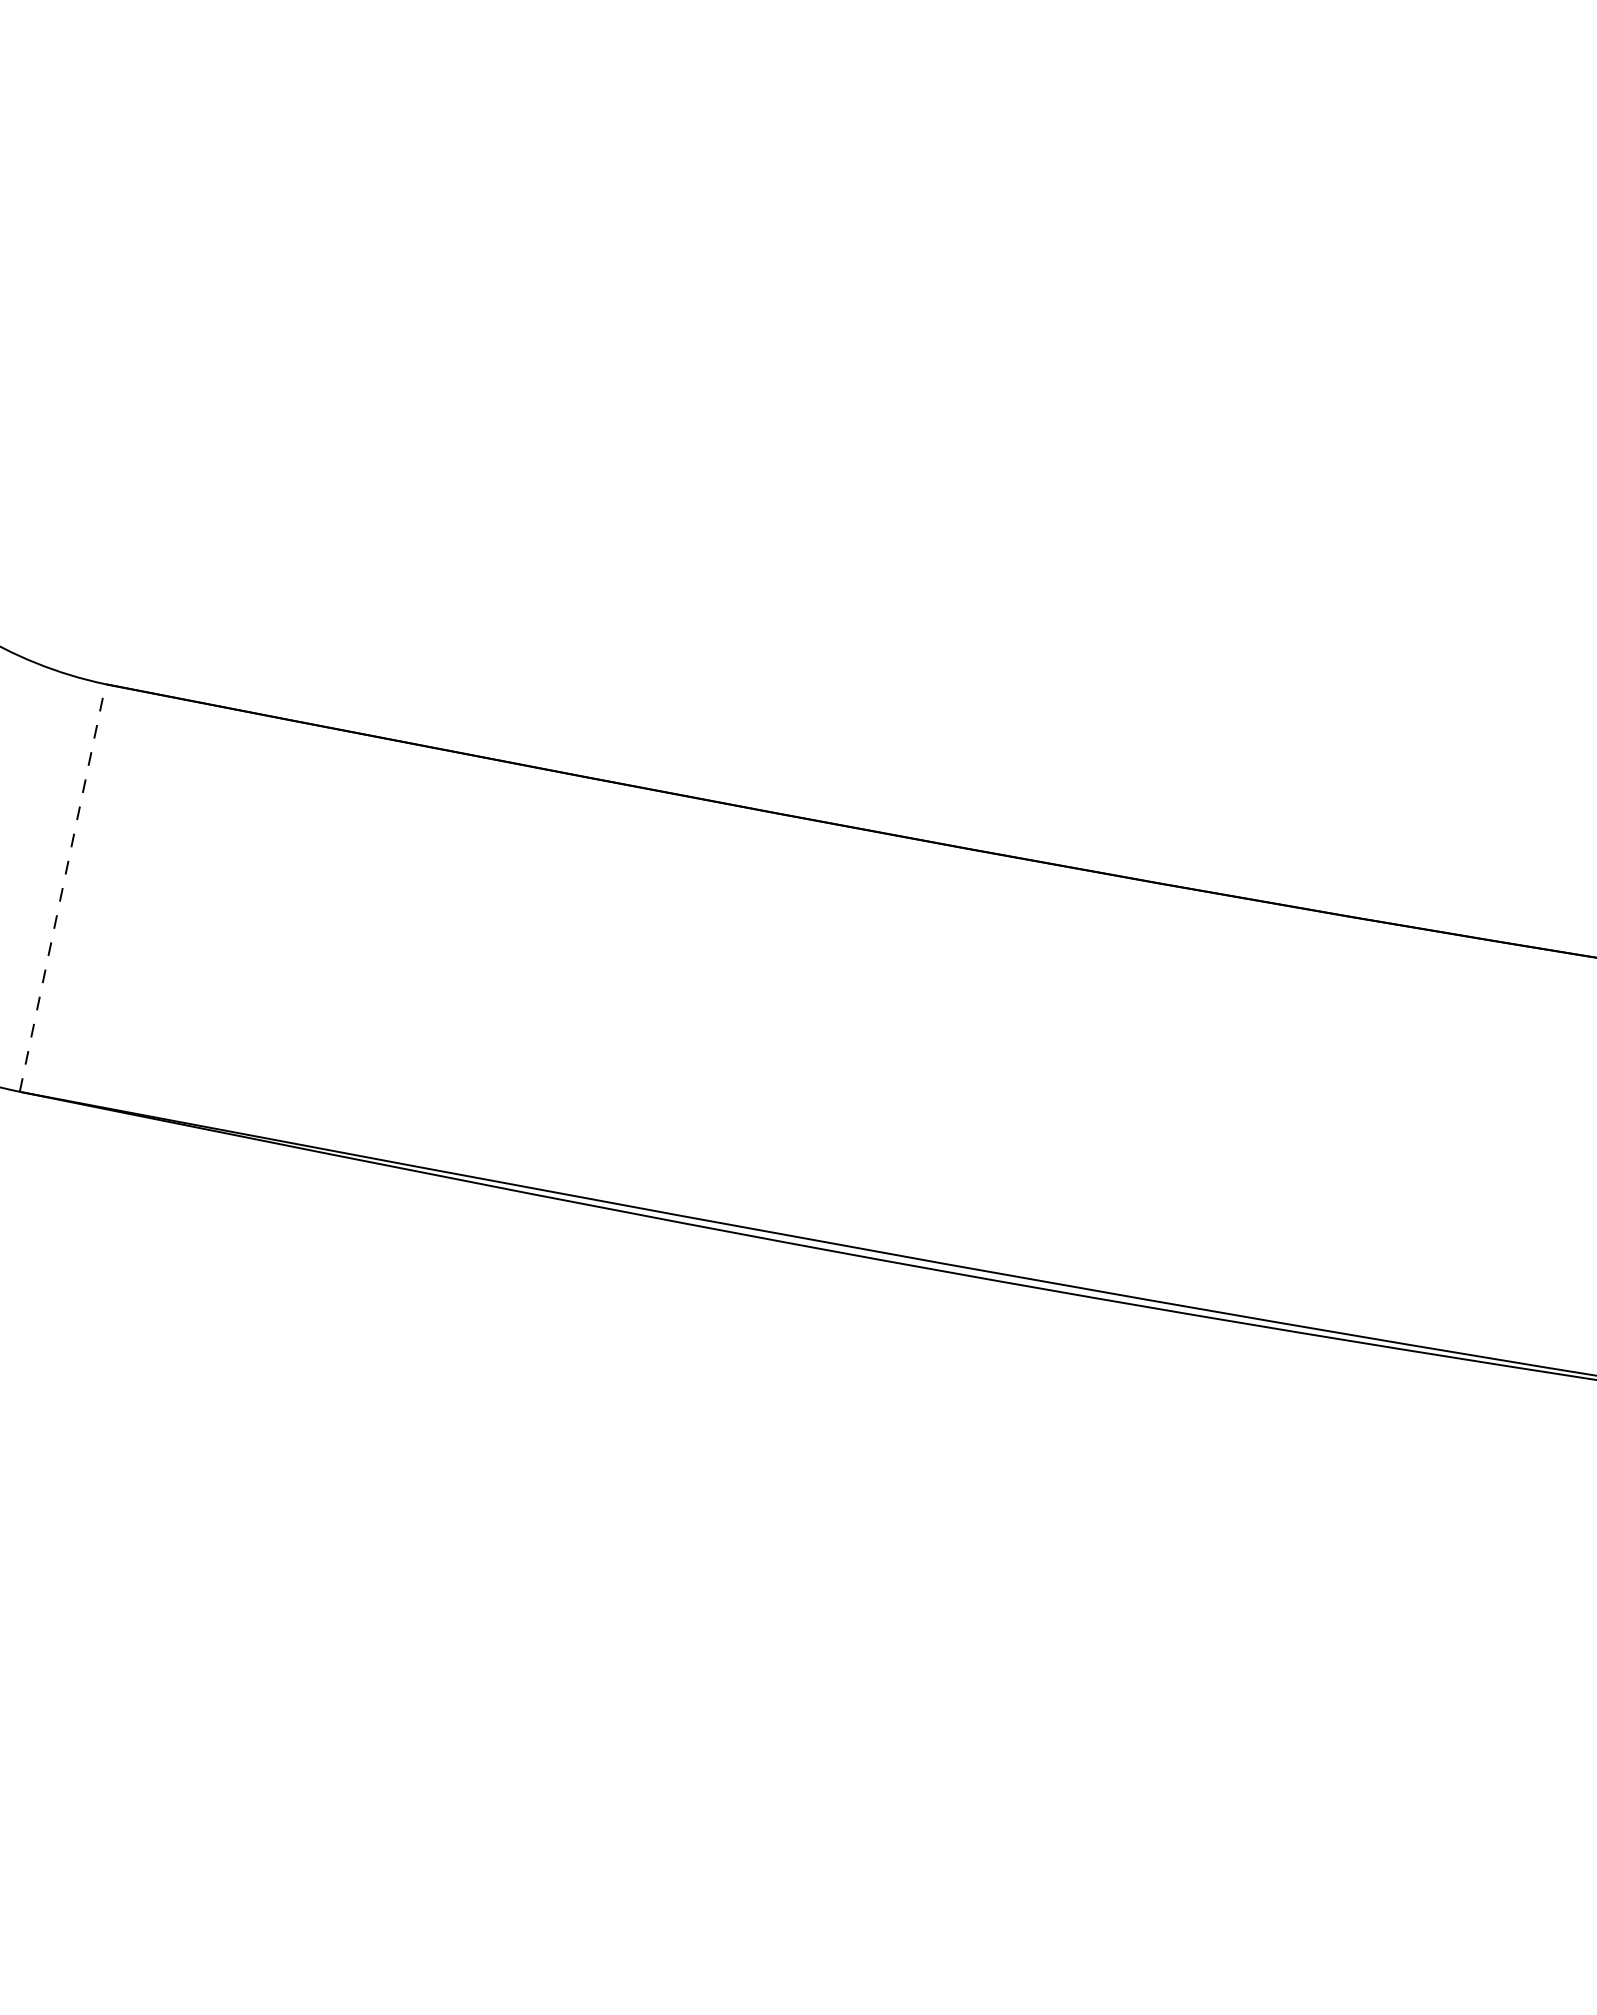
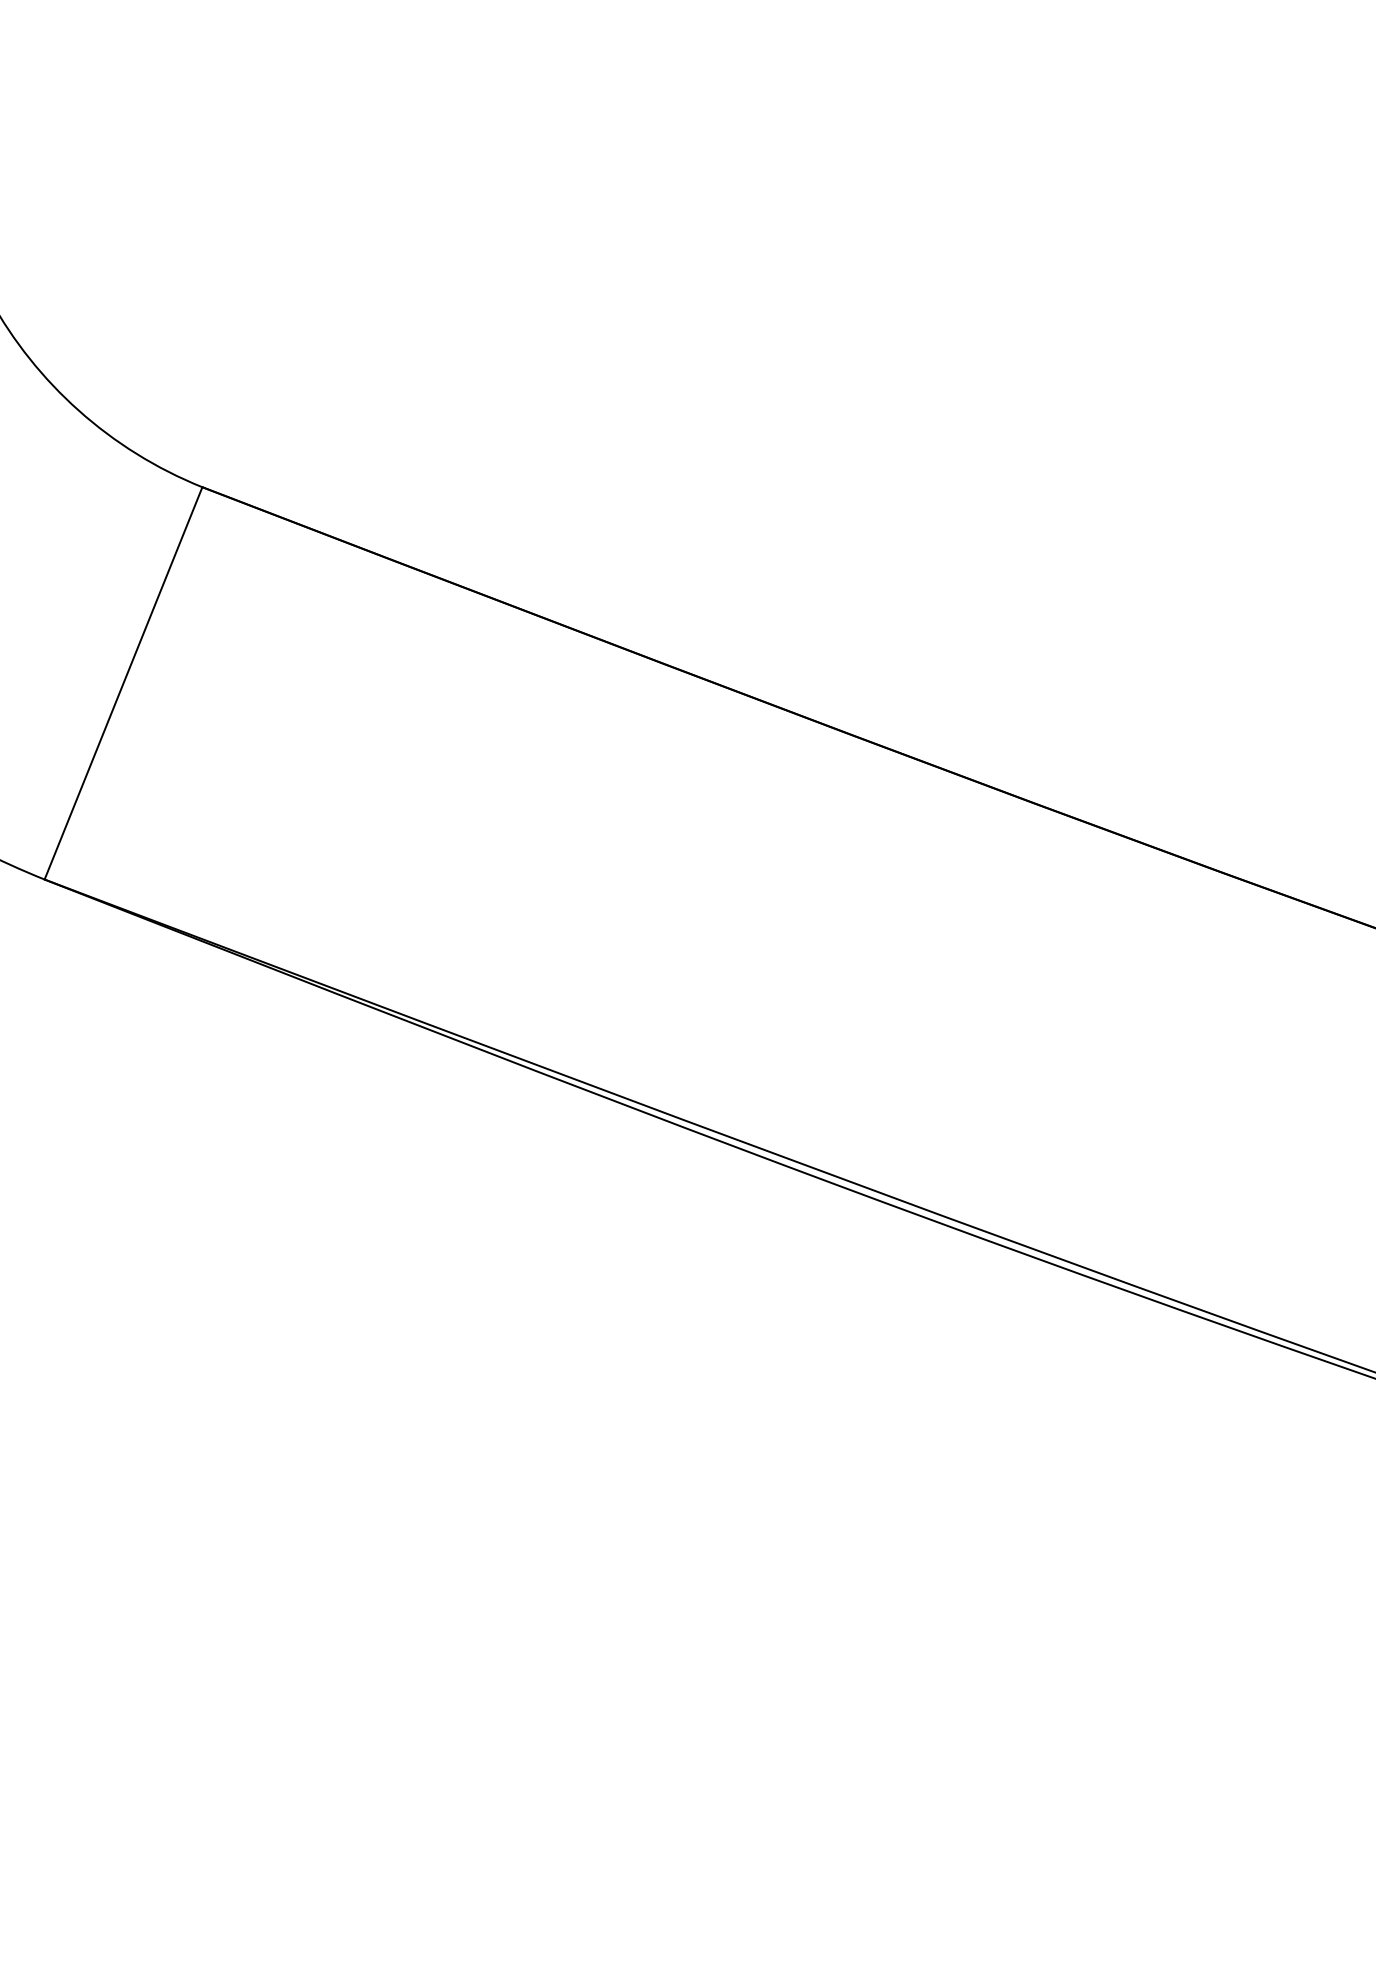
line: (62, 887) -> (123, 682), dashed -> solid

